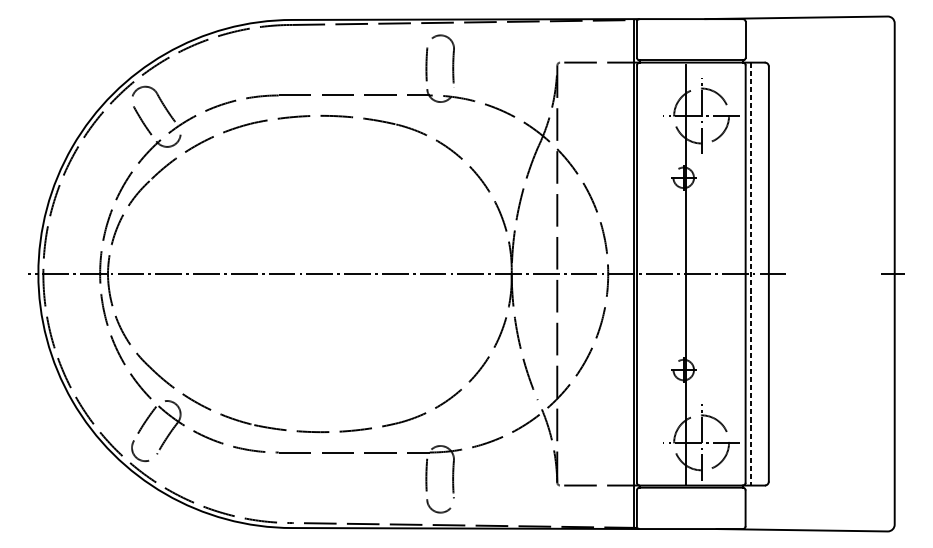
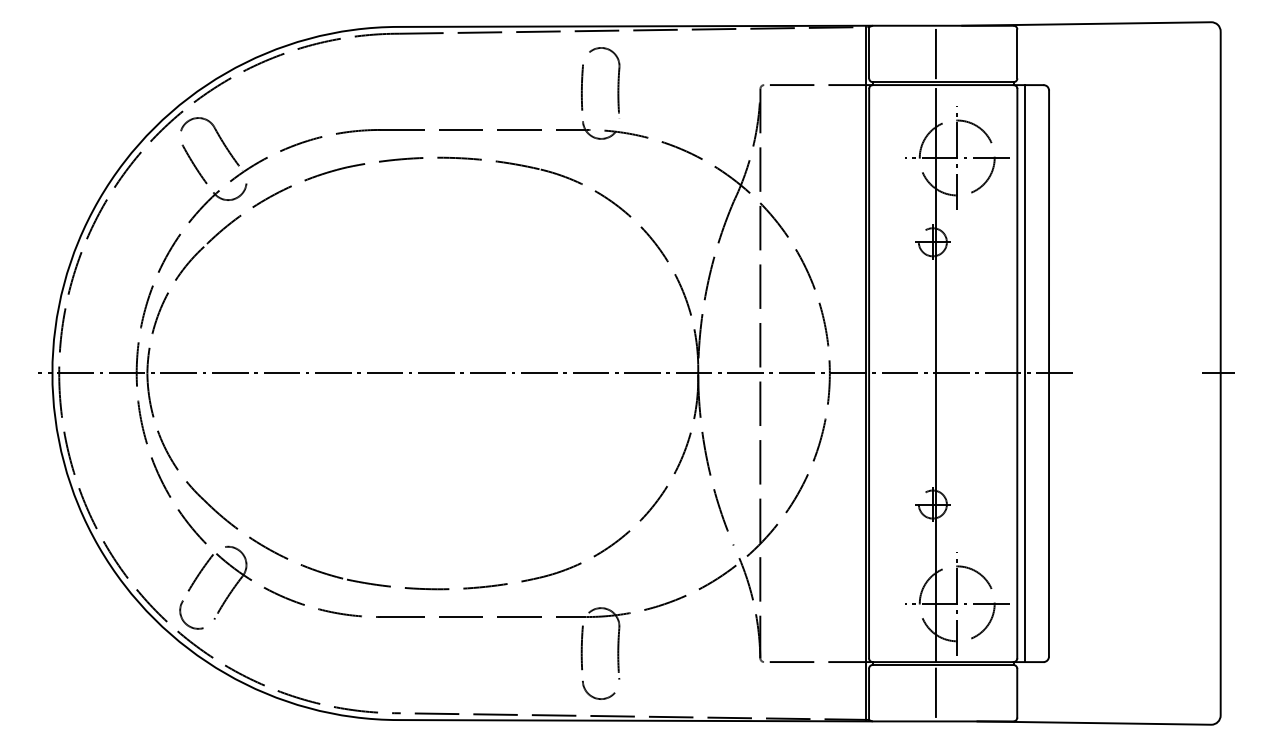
line: (685, 39) -> (935, 53), added
line: (751, 274) -> (1025, 374), dashed -> solid
line: (685, 507) -> (935, 692), added

